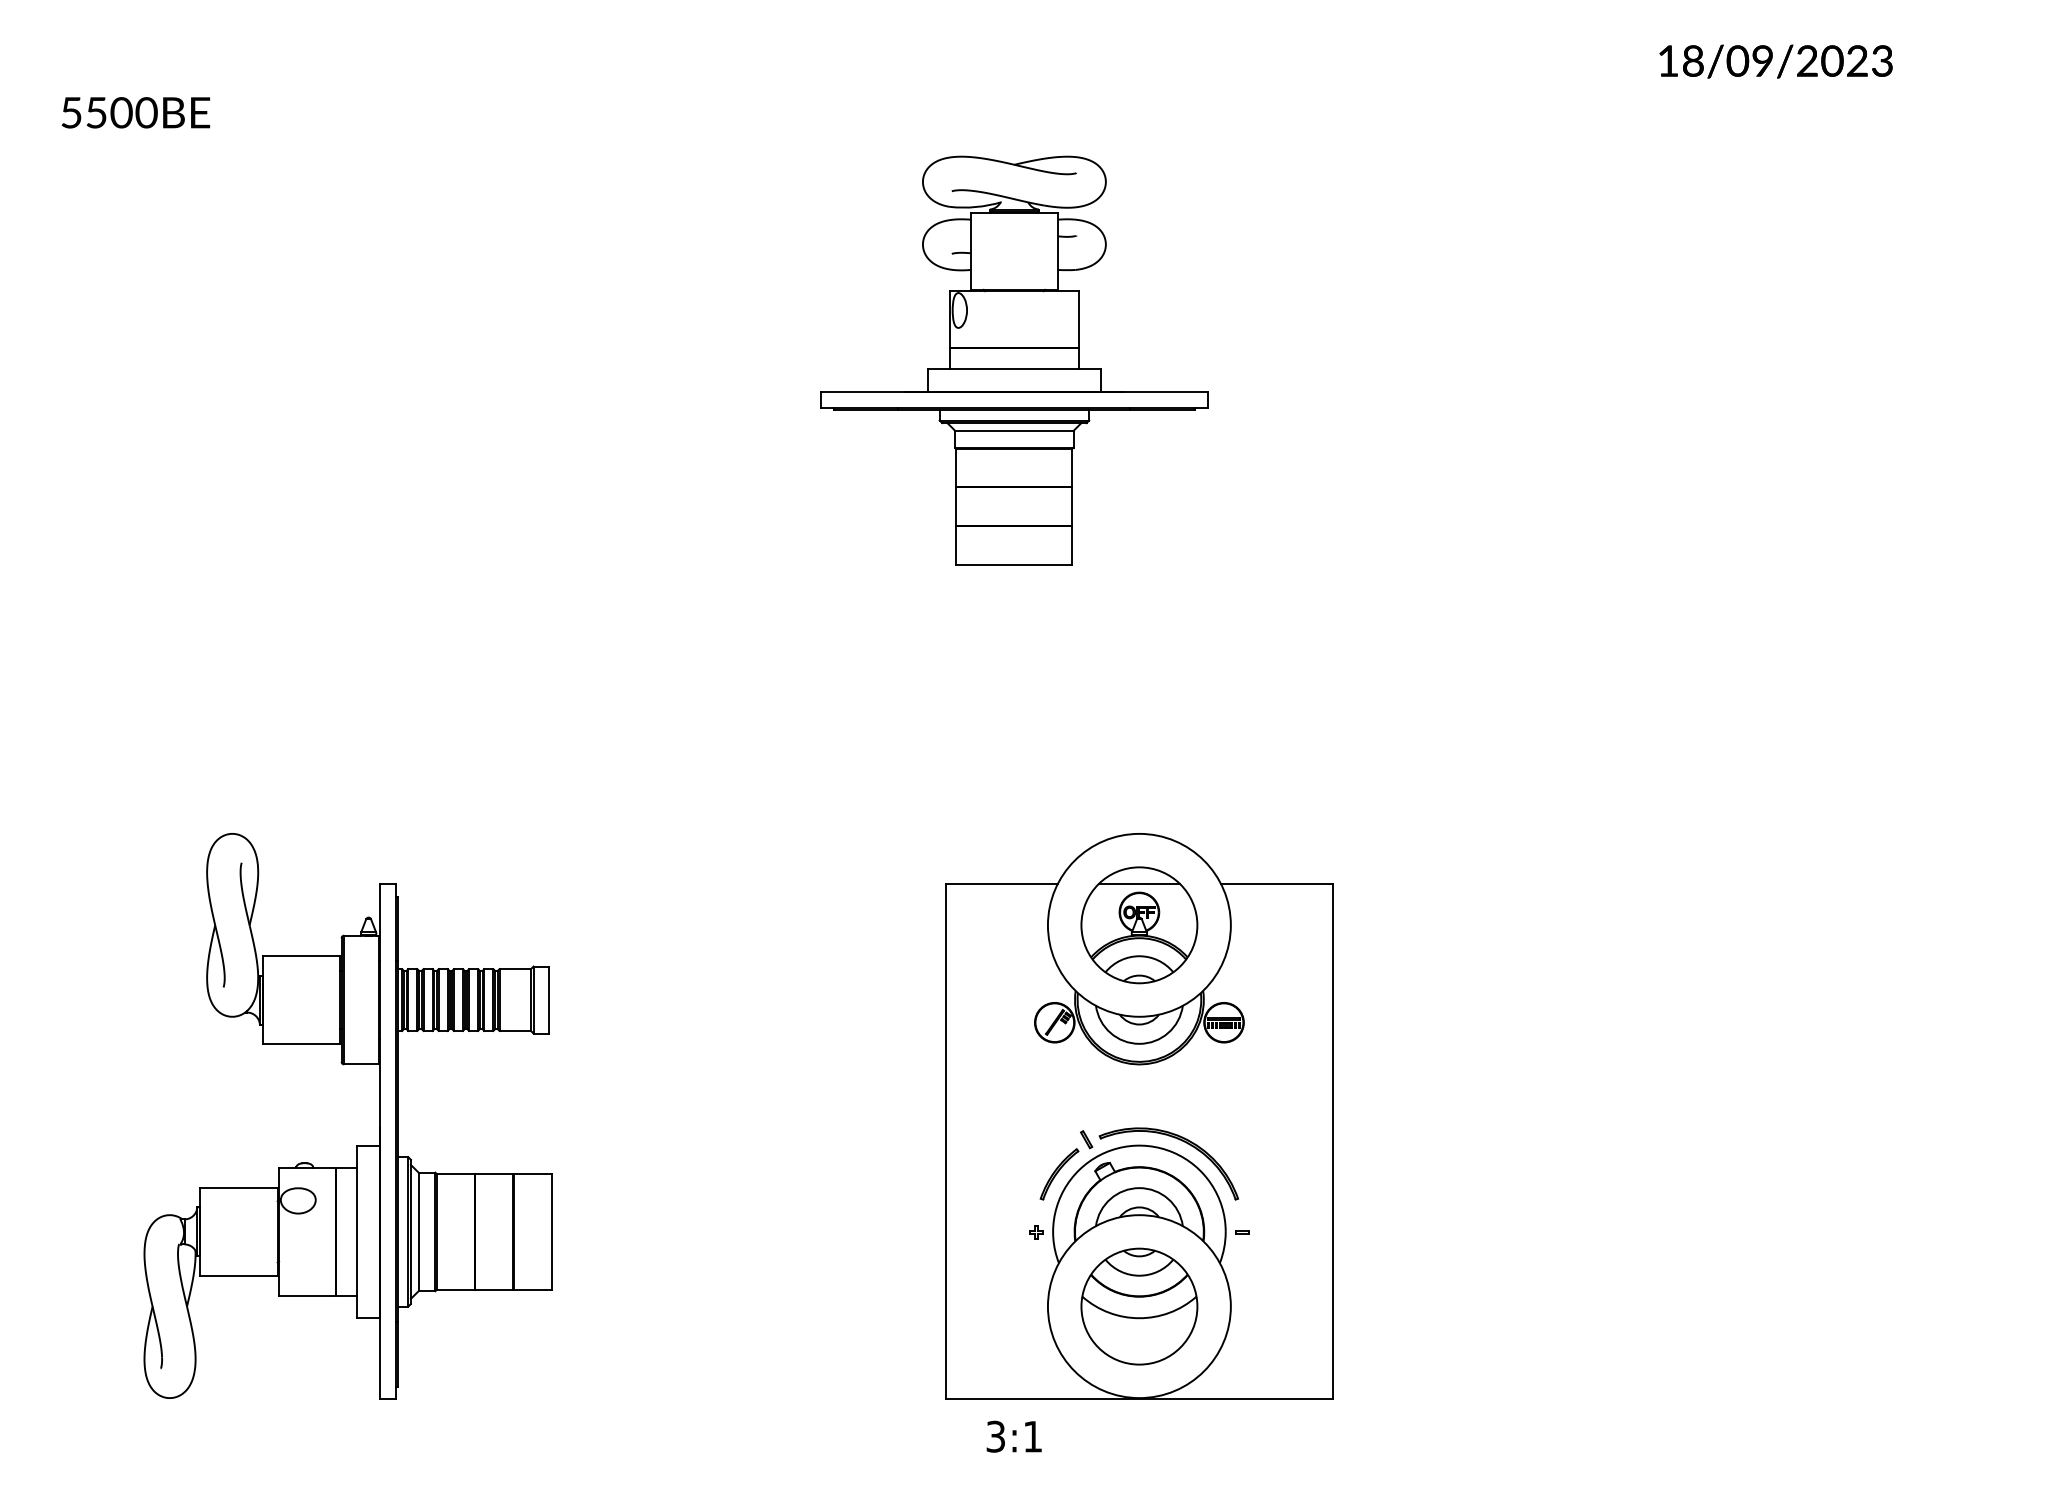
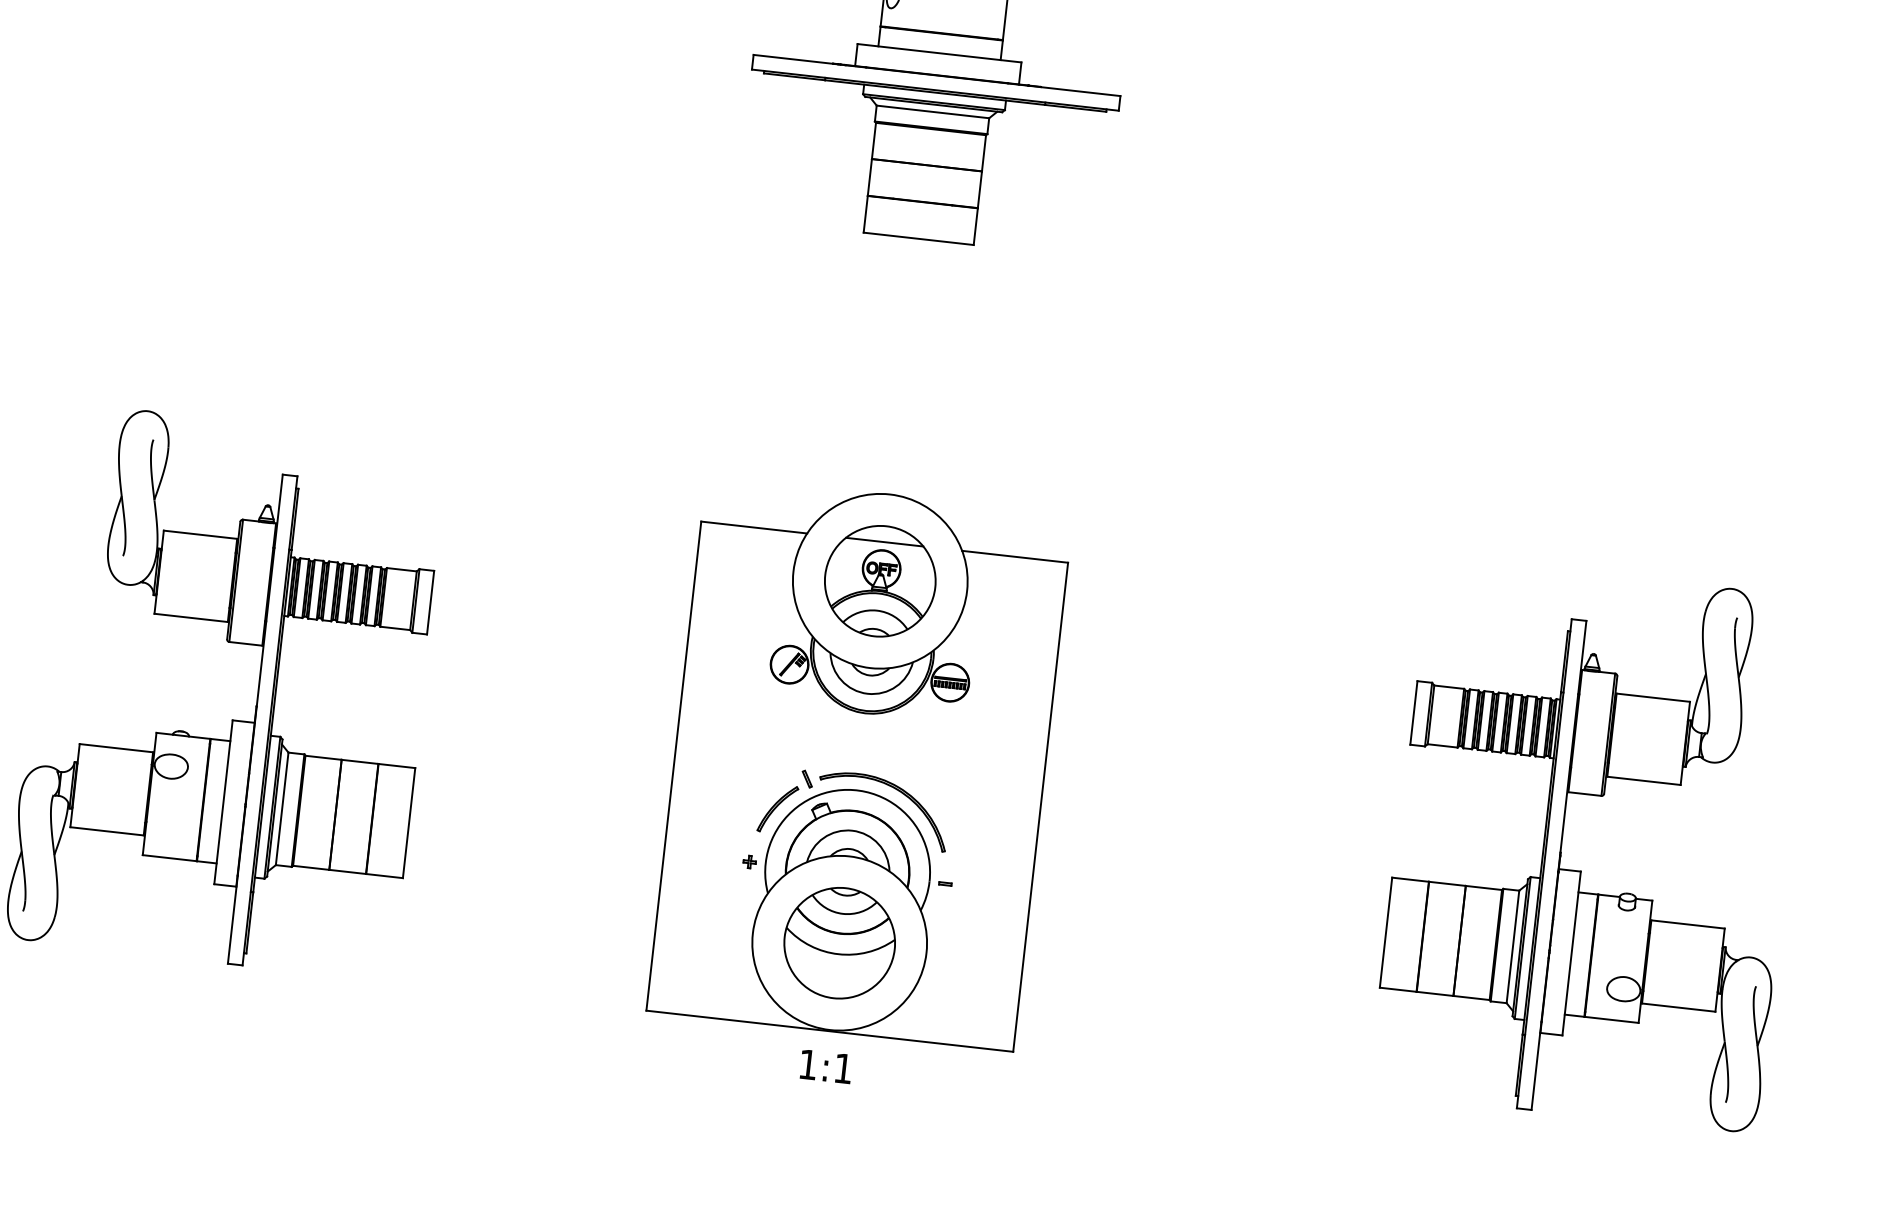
part: (1139, 1116) -> (860, 762), moved
part: (1777, 1145) -> (1581, 871), added
text: (995, 1436) -> (807, 1064), 3:1 -> 1:1

